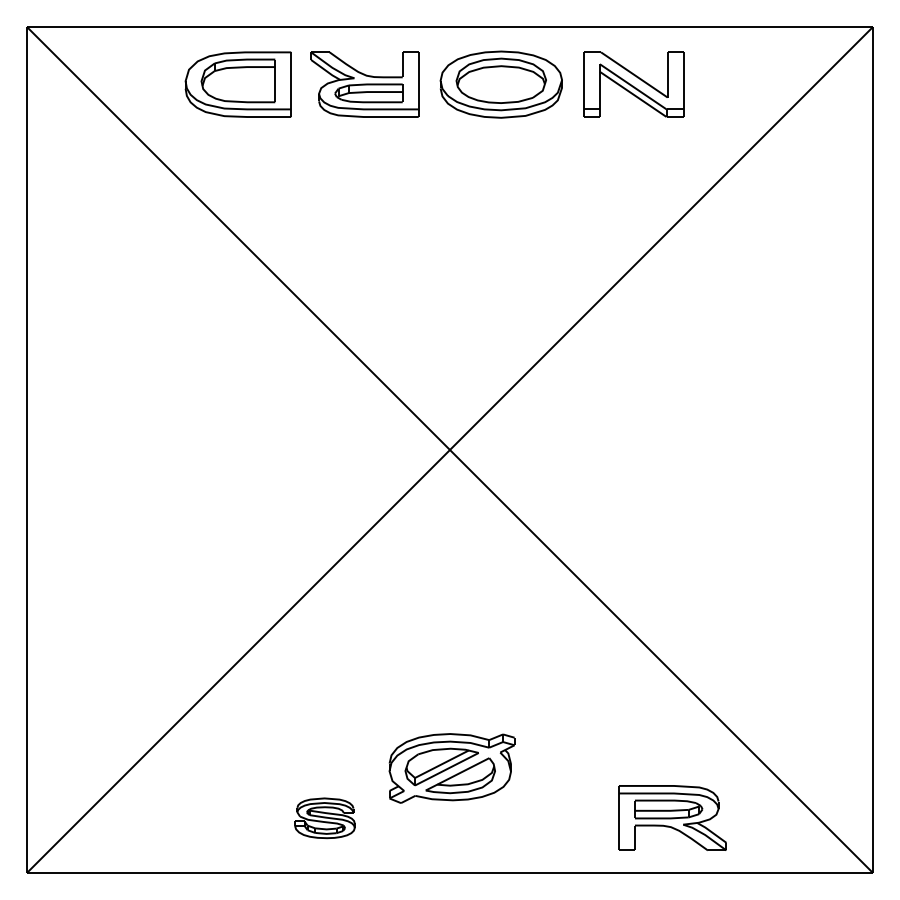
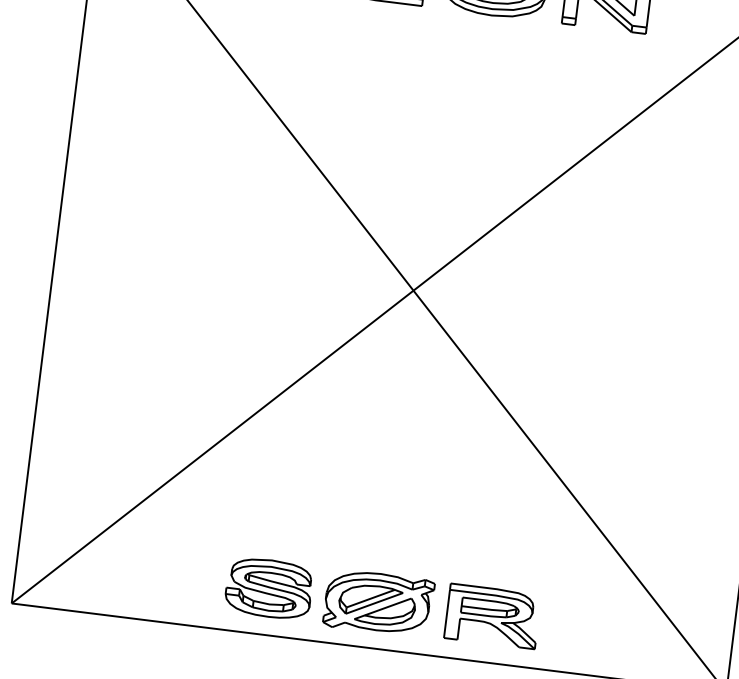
part: (451, 768) -> (378, 603), moved
part: (672, 817) -> (492, 615), moved
part: (324, 818) -> (268, 588), size x1.67

